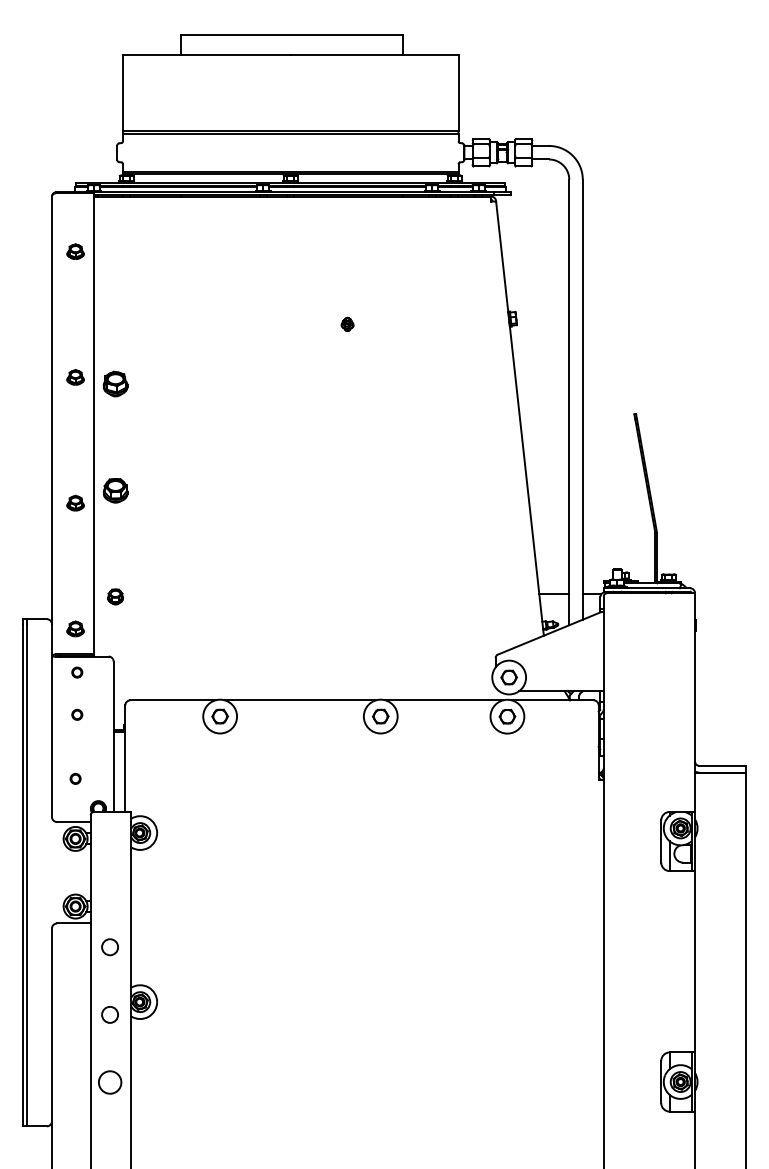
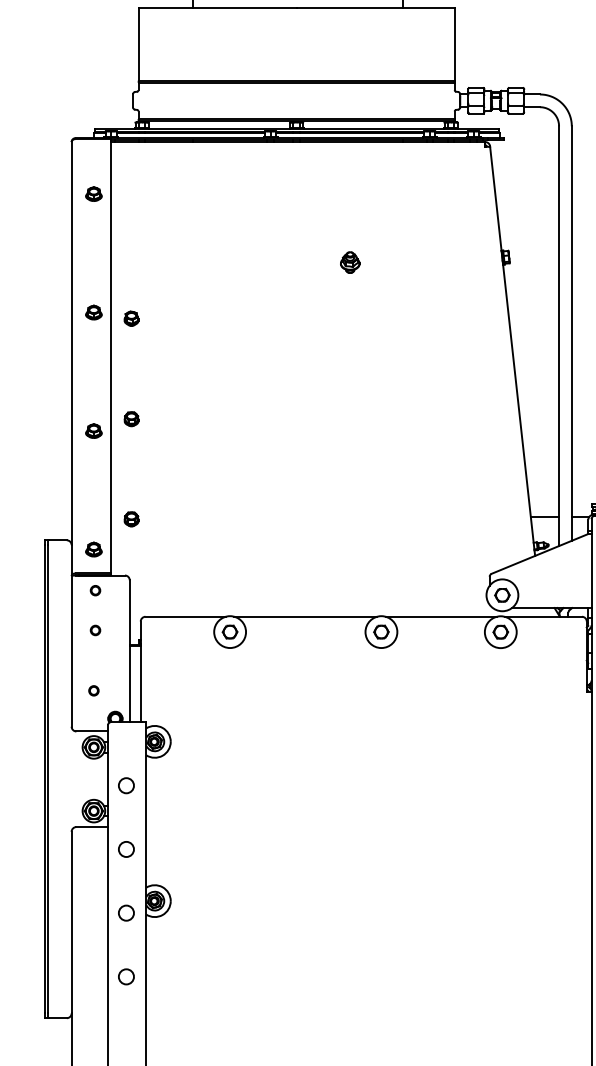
part: (347, 324) -> (350, 262), size x1.67
part: (115, 383) -> (131, 318), size x0.62
part: (115, 490) -> (131, 419), size x0.62
circle: (109, 879) -> (125, 785), added
circle: (109, 1082) -> (125, 976), size x0.71

